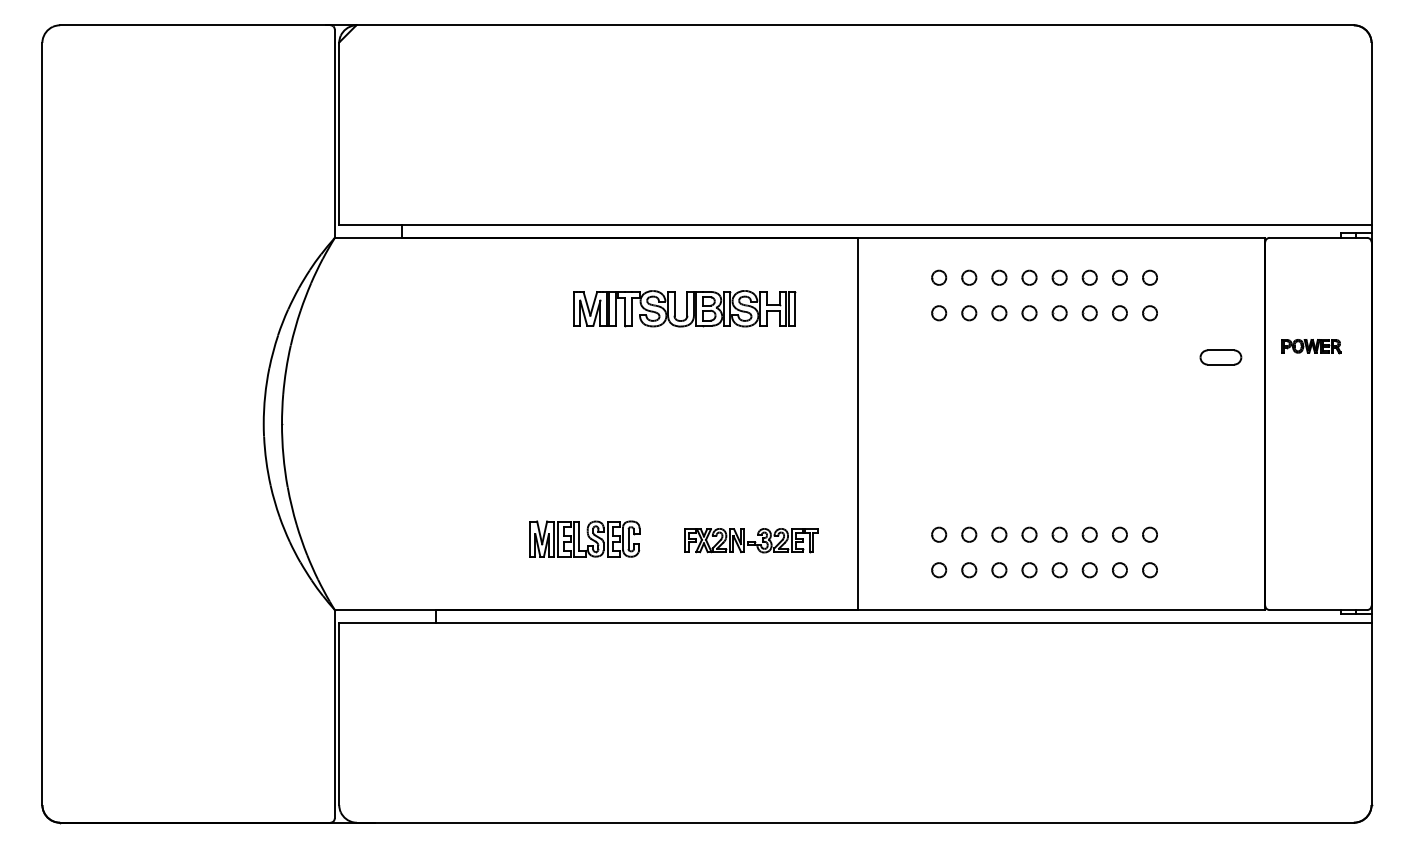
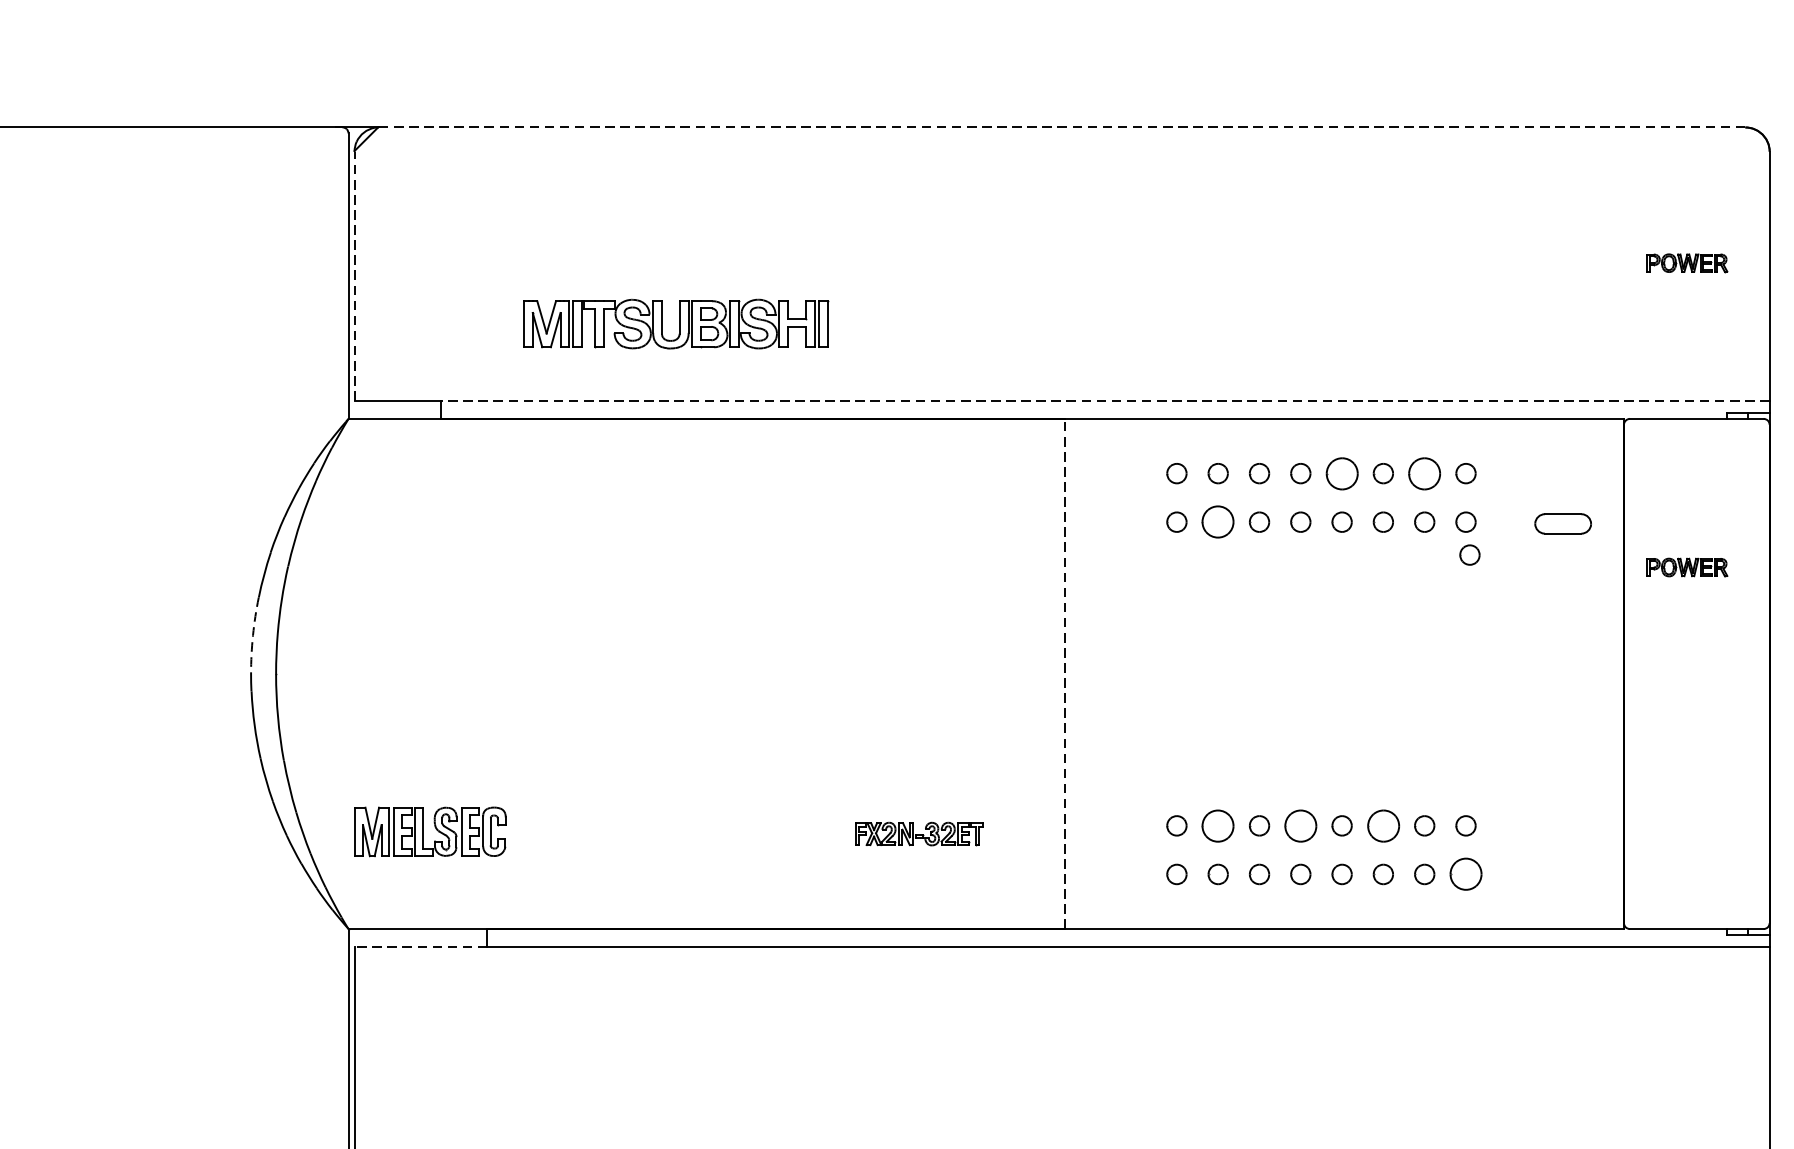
line: (855, 25) -> (1062, 127), solid -> dashed
part: (1311, 124) -> (1687, 263), added
line: (339, 133) -> (354, 275), solid -> dashed
line: (887, 224) -> (1106, 400), solid -> dashed
part: (1059, 277) -> (1341, 473), size x1.6
part: (1119, 277) -> (1424, 473), size x1.6
part: (684, 308) -> (675, 323), moved
part: (969, 313) -> (1218, 522), size x1.6
part: (1152, 337) -> (1469, 555), added
part: (1220, 357) -> (1562, 523), moved
arc: (265, 395) -> (253, 634), solid -> dashed
line: (857, 423) -> (1064, 673), solid -> dashed
part: (969, 534) -> (1218, 825), size x1.6
part: (1029, 534) -> (1300, 825), size x1.6
part: (1089, 534) -> (1383, 825), size x1.6
part: (584, 538) -> (430, 830), moved
part: (751, 540) -> (919, 833), size x0.7
part: (1149, 570) -> (1465, 874), size x1.6
line: (387, 623) -> (420, 947), solid -> dashed

